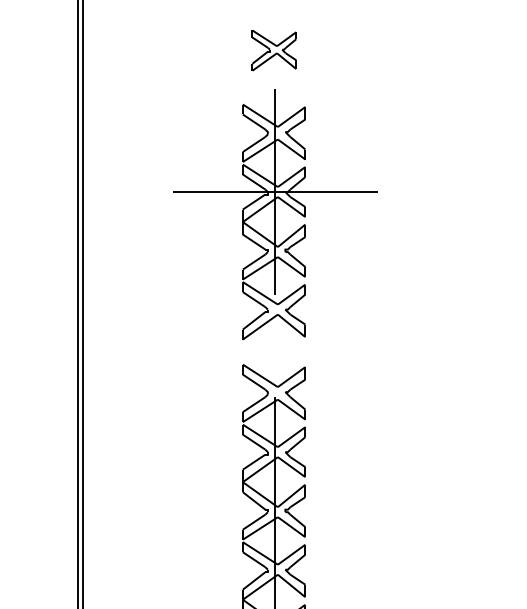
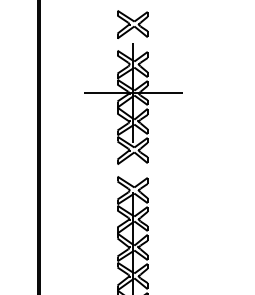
part: (273, 50) -> (132, 24), size x1.43

